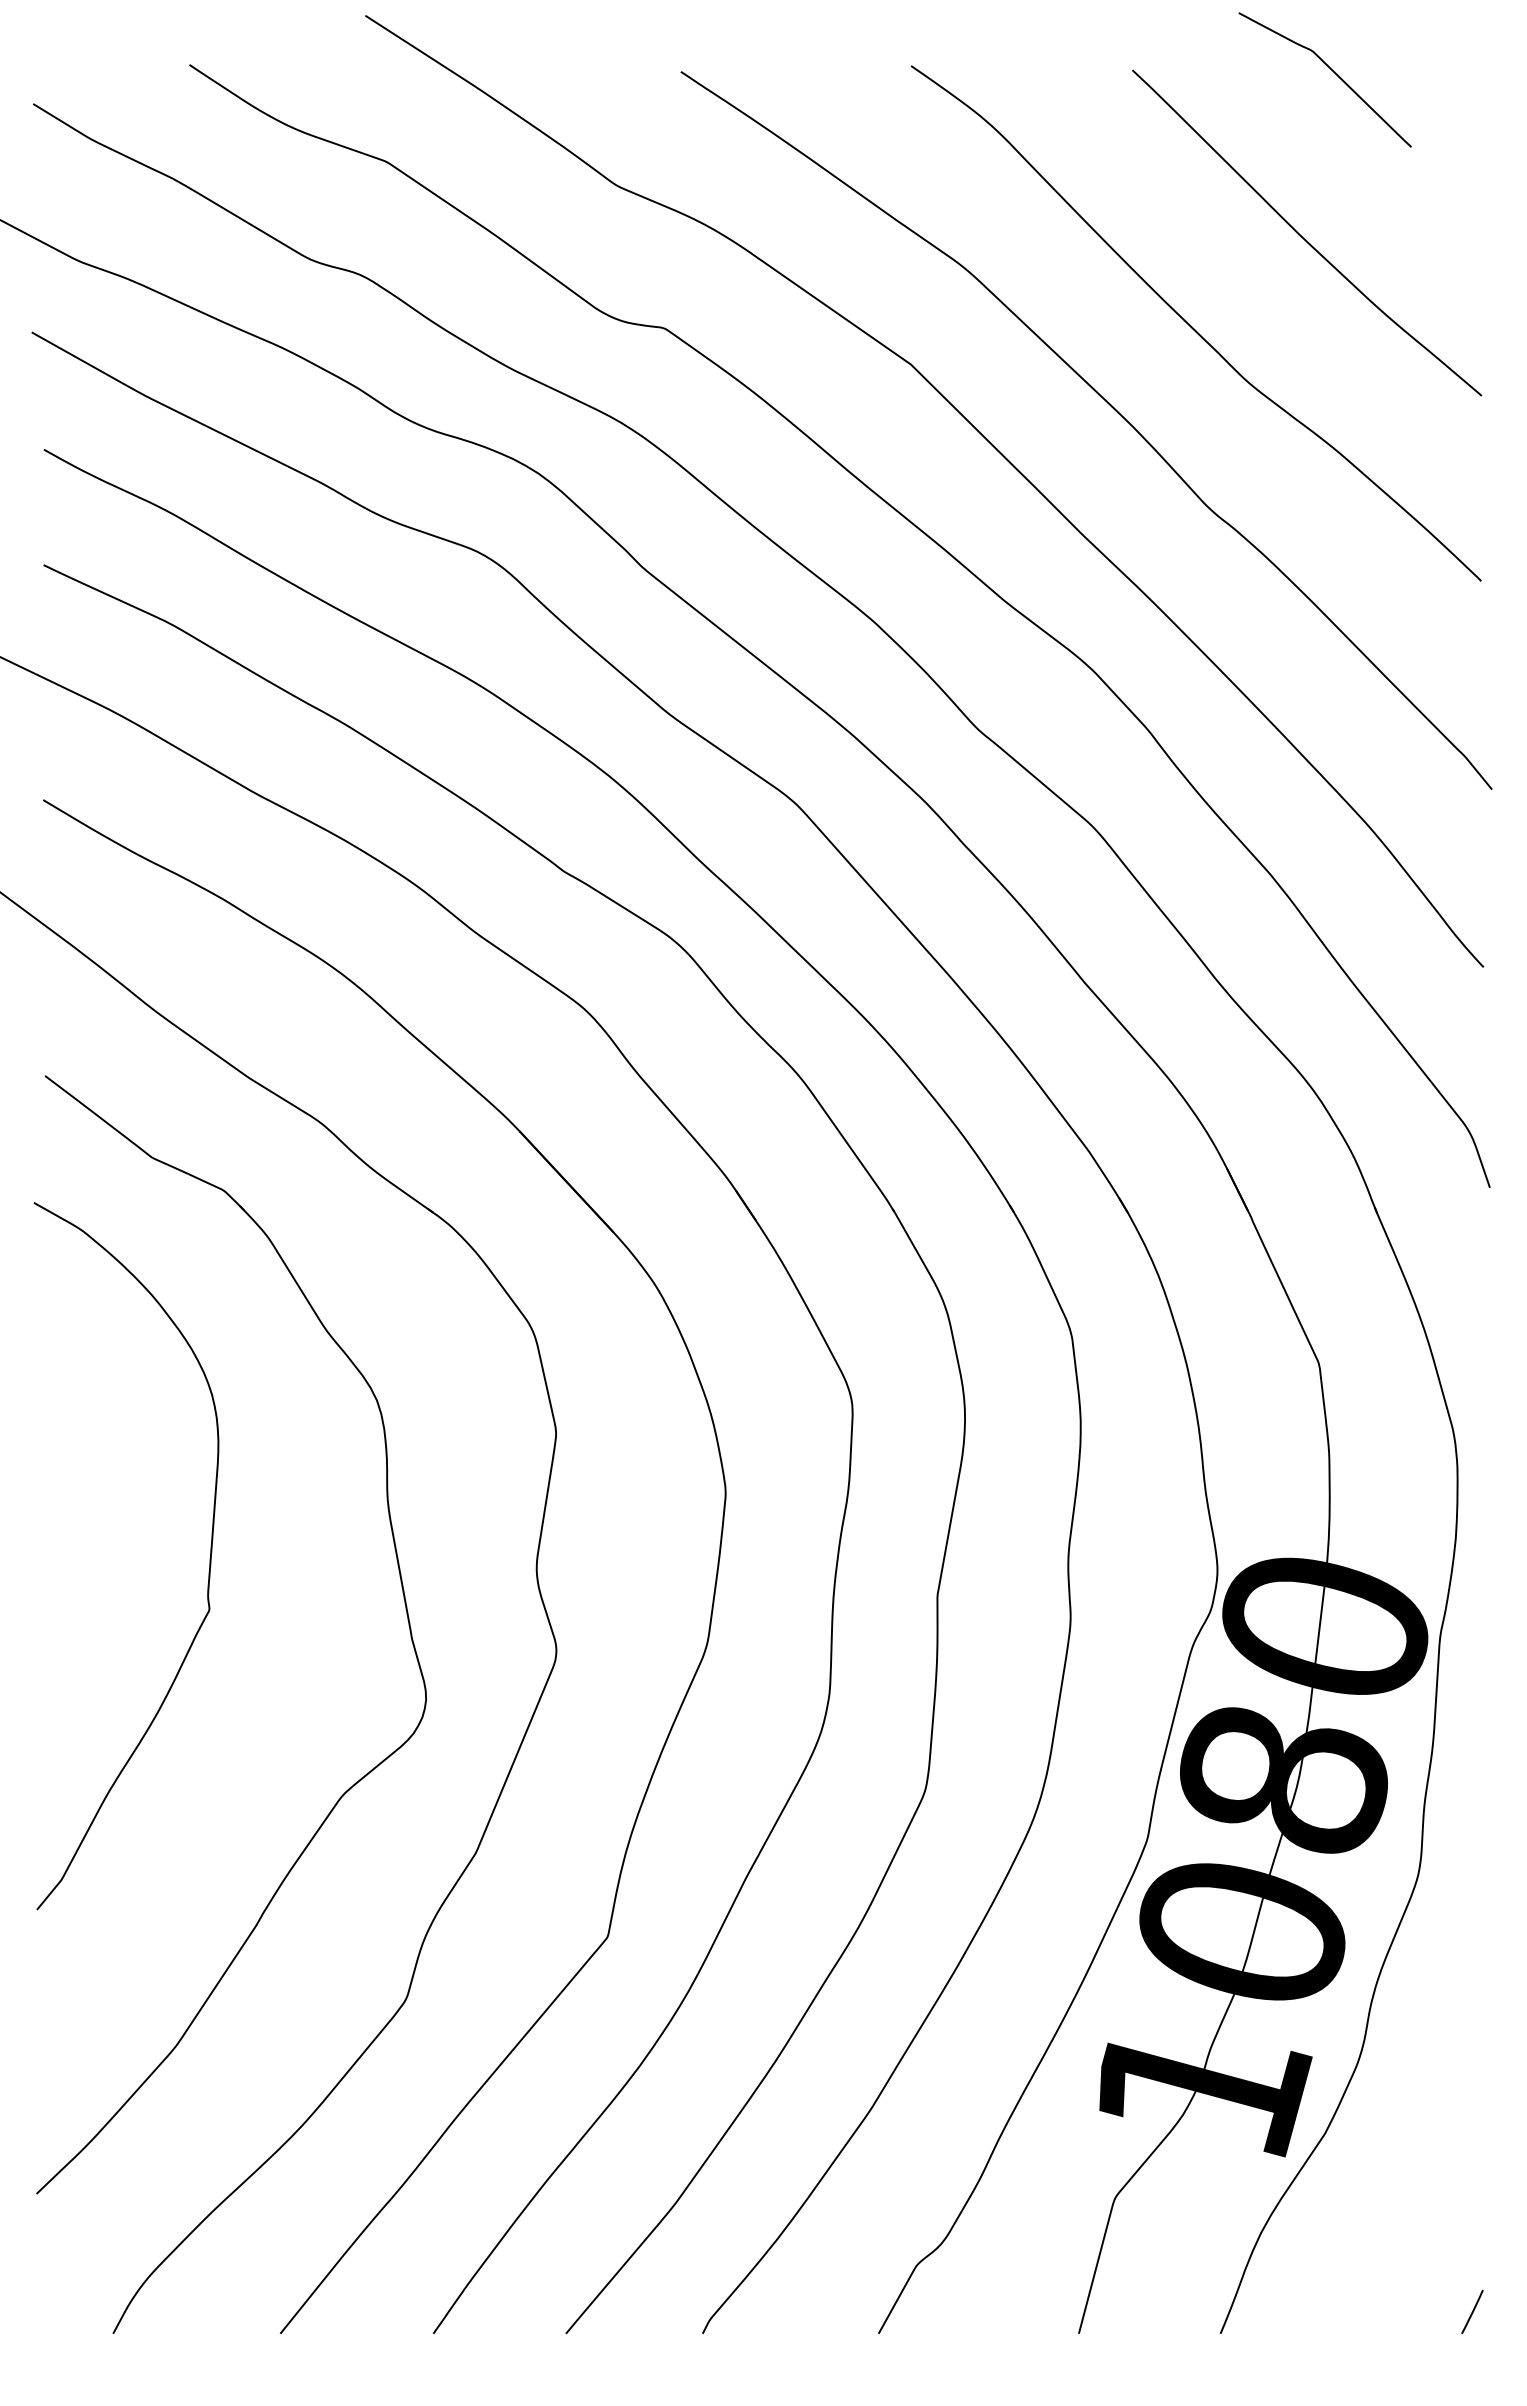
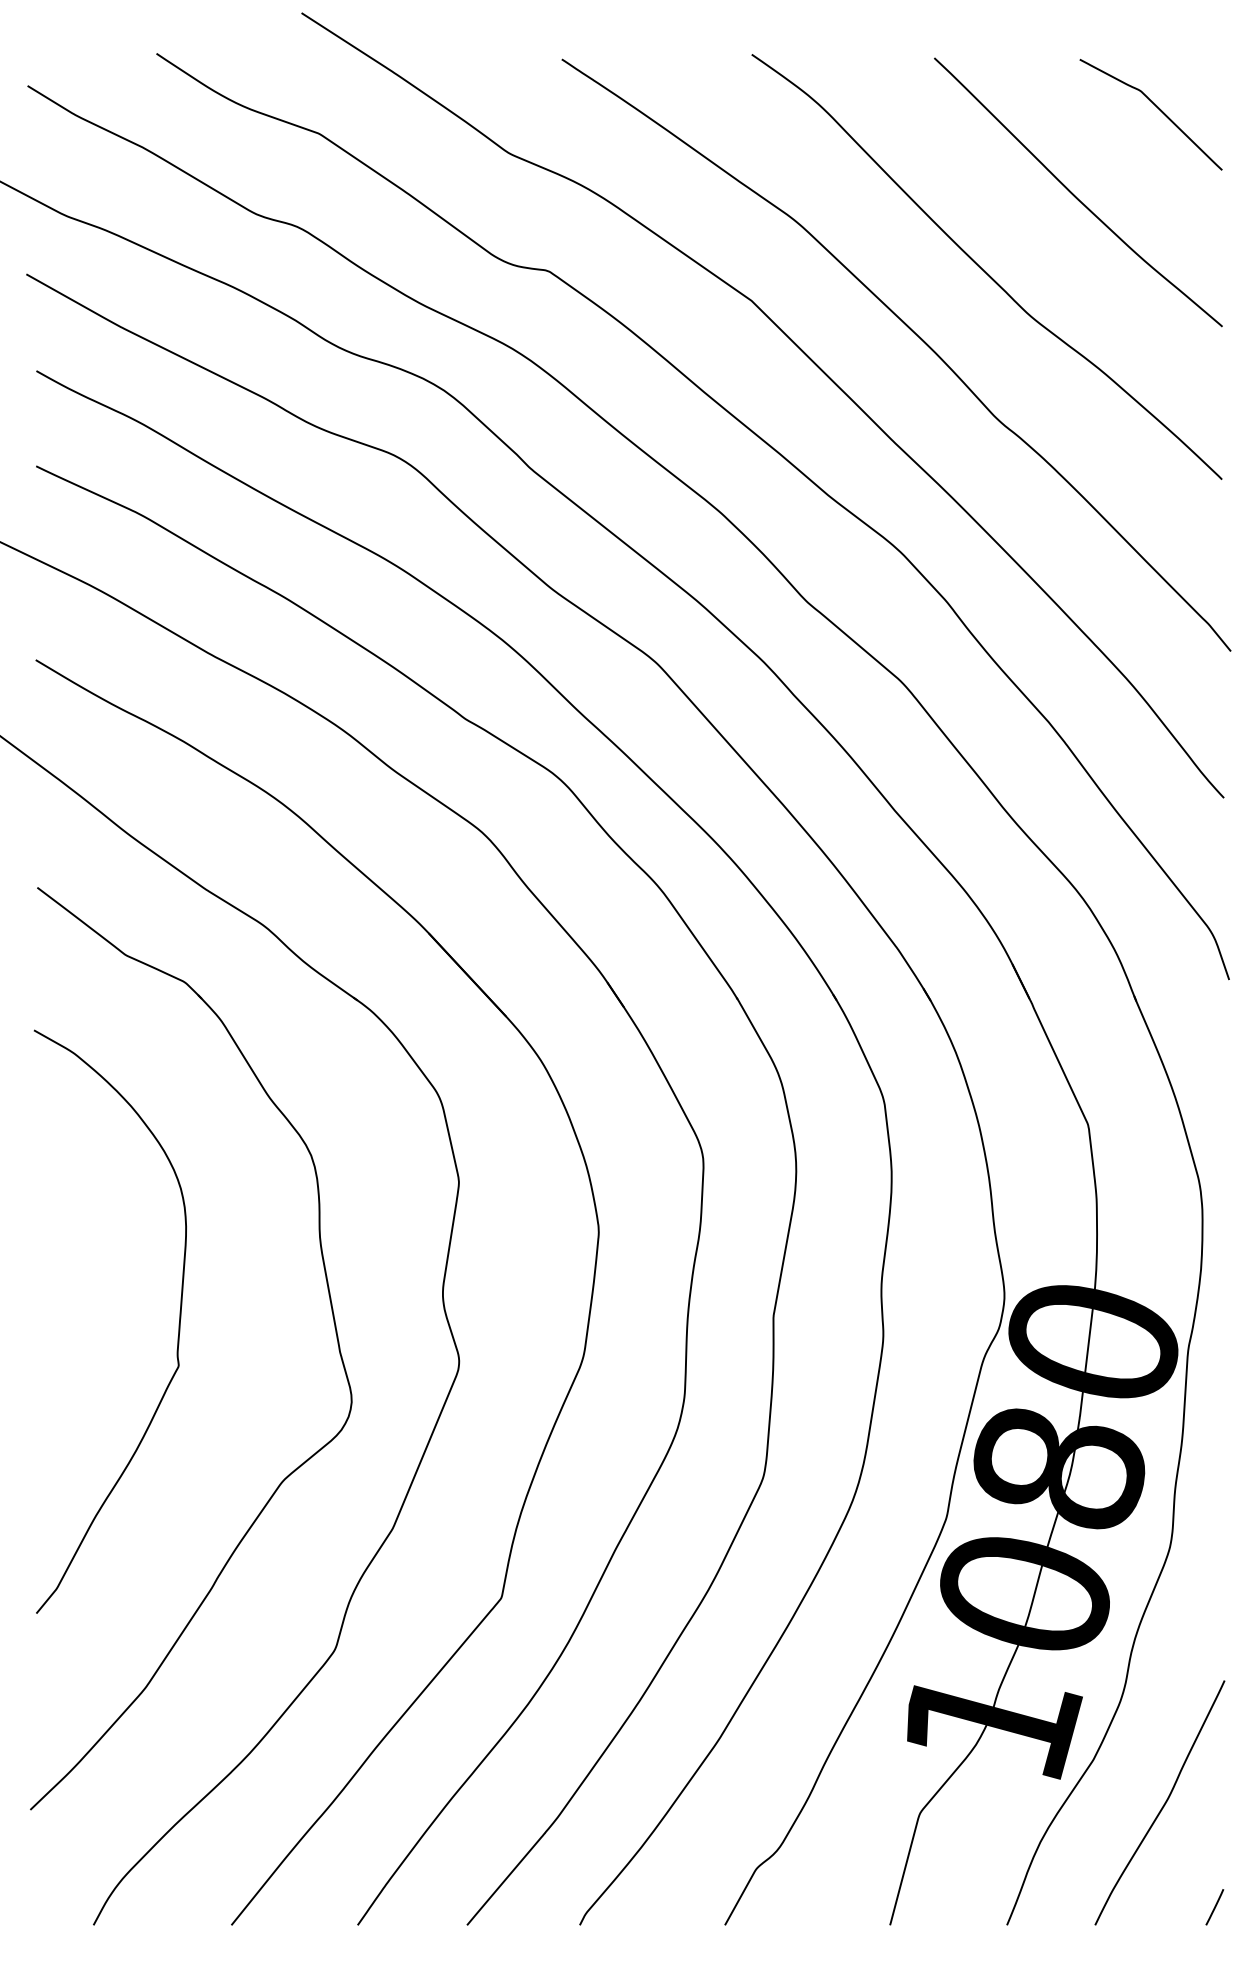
curve: (1332, 71) -> (1157, 107), moved
curve: (209, 1557) -> (178, 1322), moved
curve: (1409, 2188) -> (1162, 1805), added

